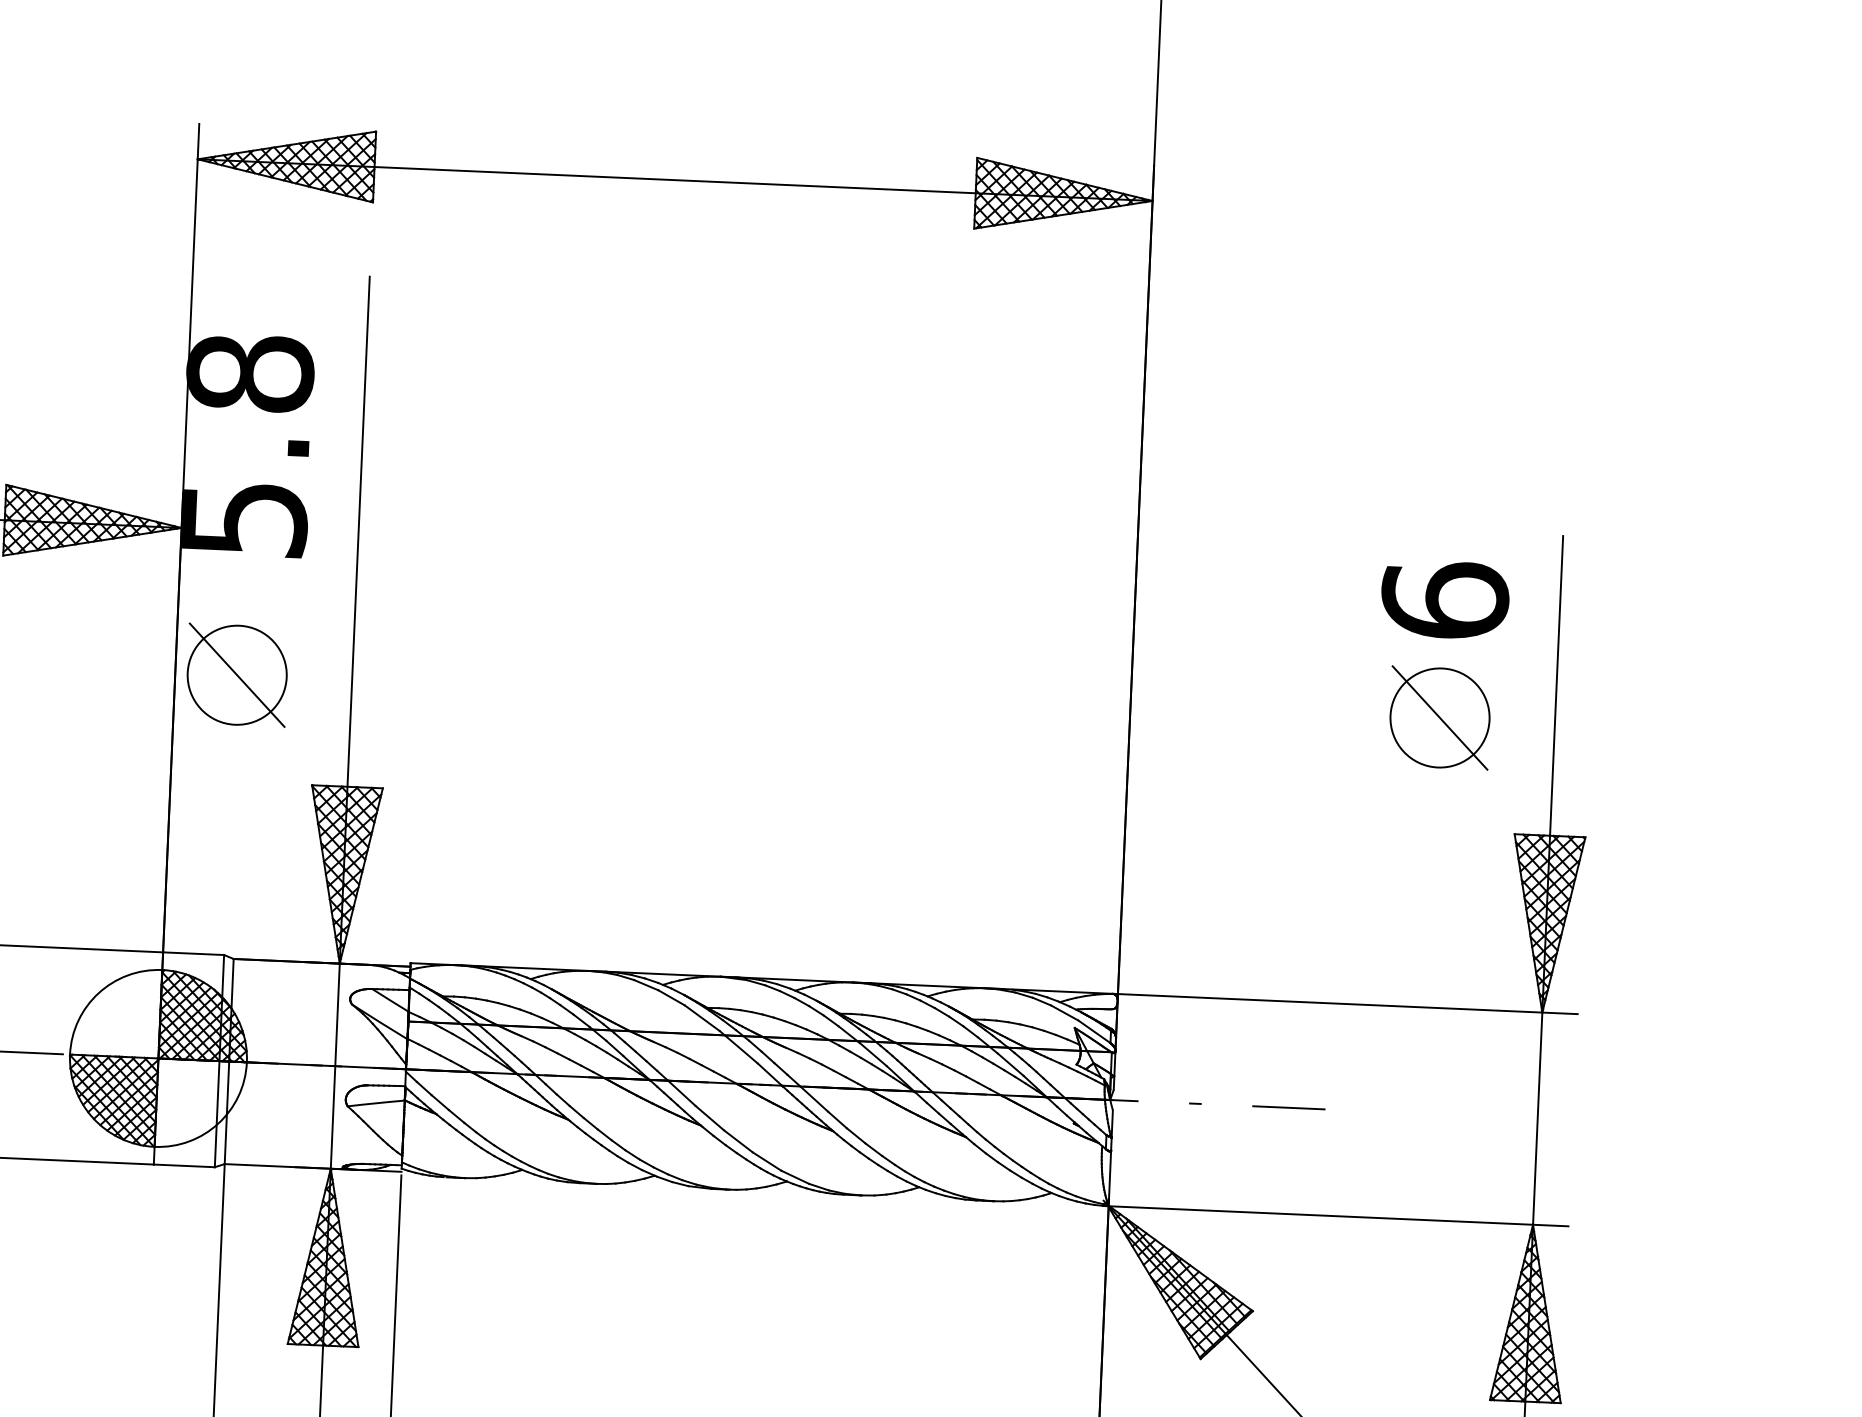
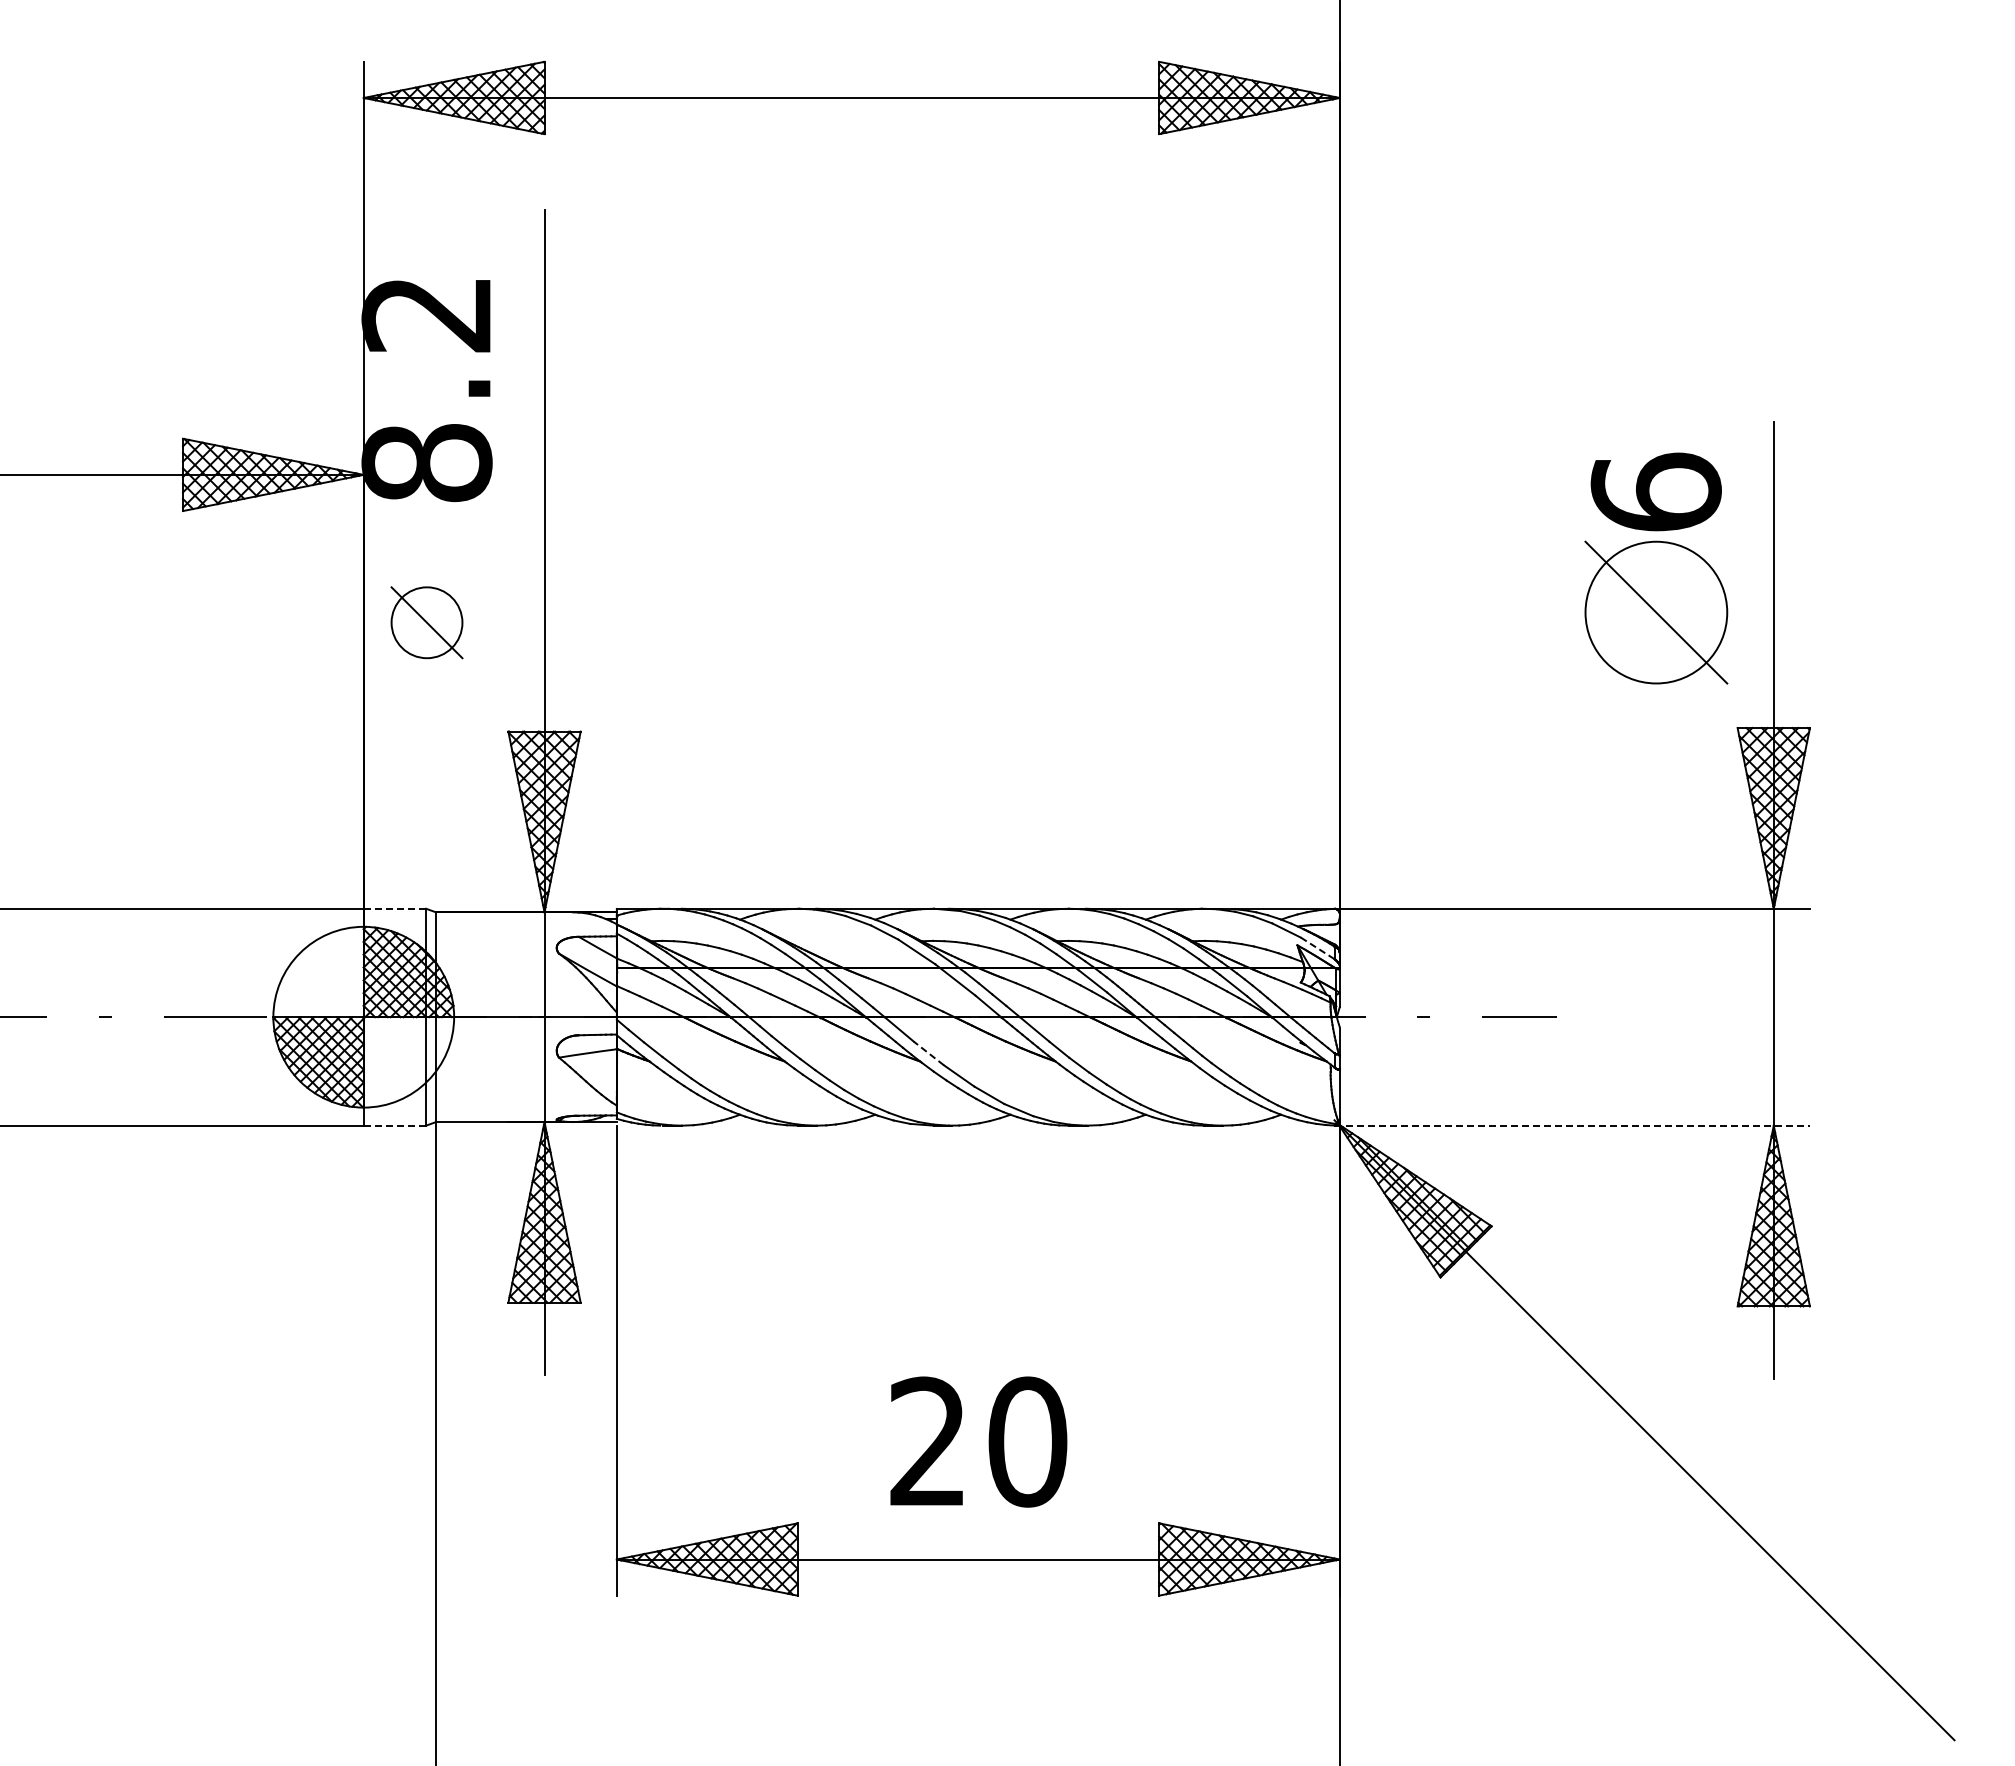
text: (246, 446) -> (426, 388), 5.8 -> 8.2
part: (236, 675) -> (426, 622), size x0.7
part: (1439, 717) -> (1655, 612), size x1.4
line: (194, 953) -> (395, 908), solid -> dashed
line: (1094, 1031) -> (1317, 948), solid -> dashed
line: (709, 1118) -> (928, 1053), solid -> dashed
line: (184, 1165) -> (395, 1125), solid -> dashed
line: (1336, 1216) -> (1572, 1125), solid -> dashed

